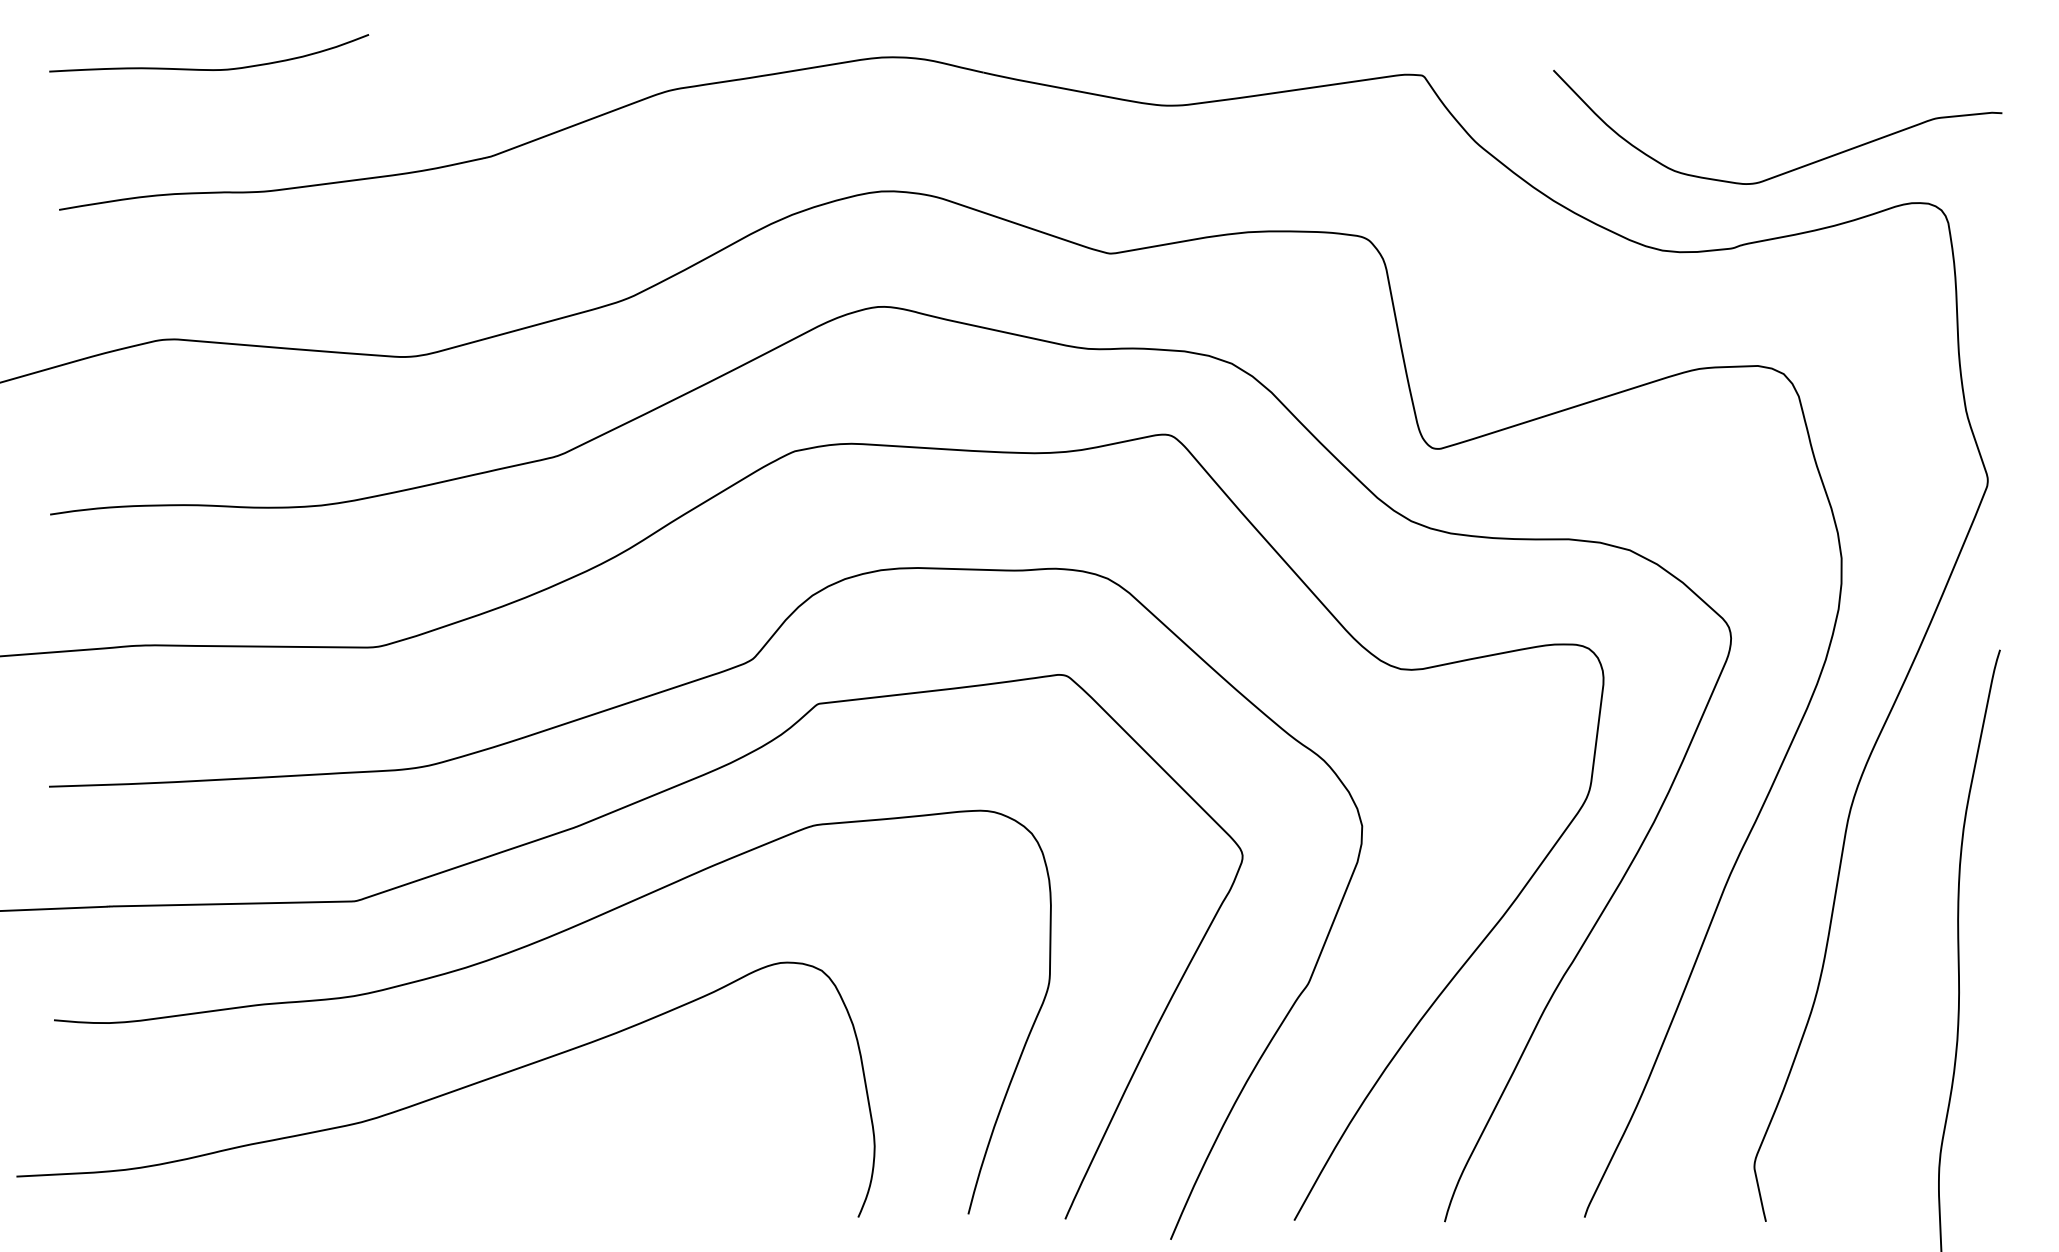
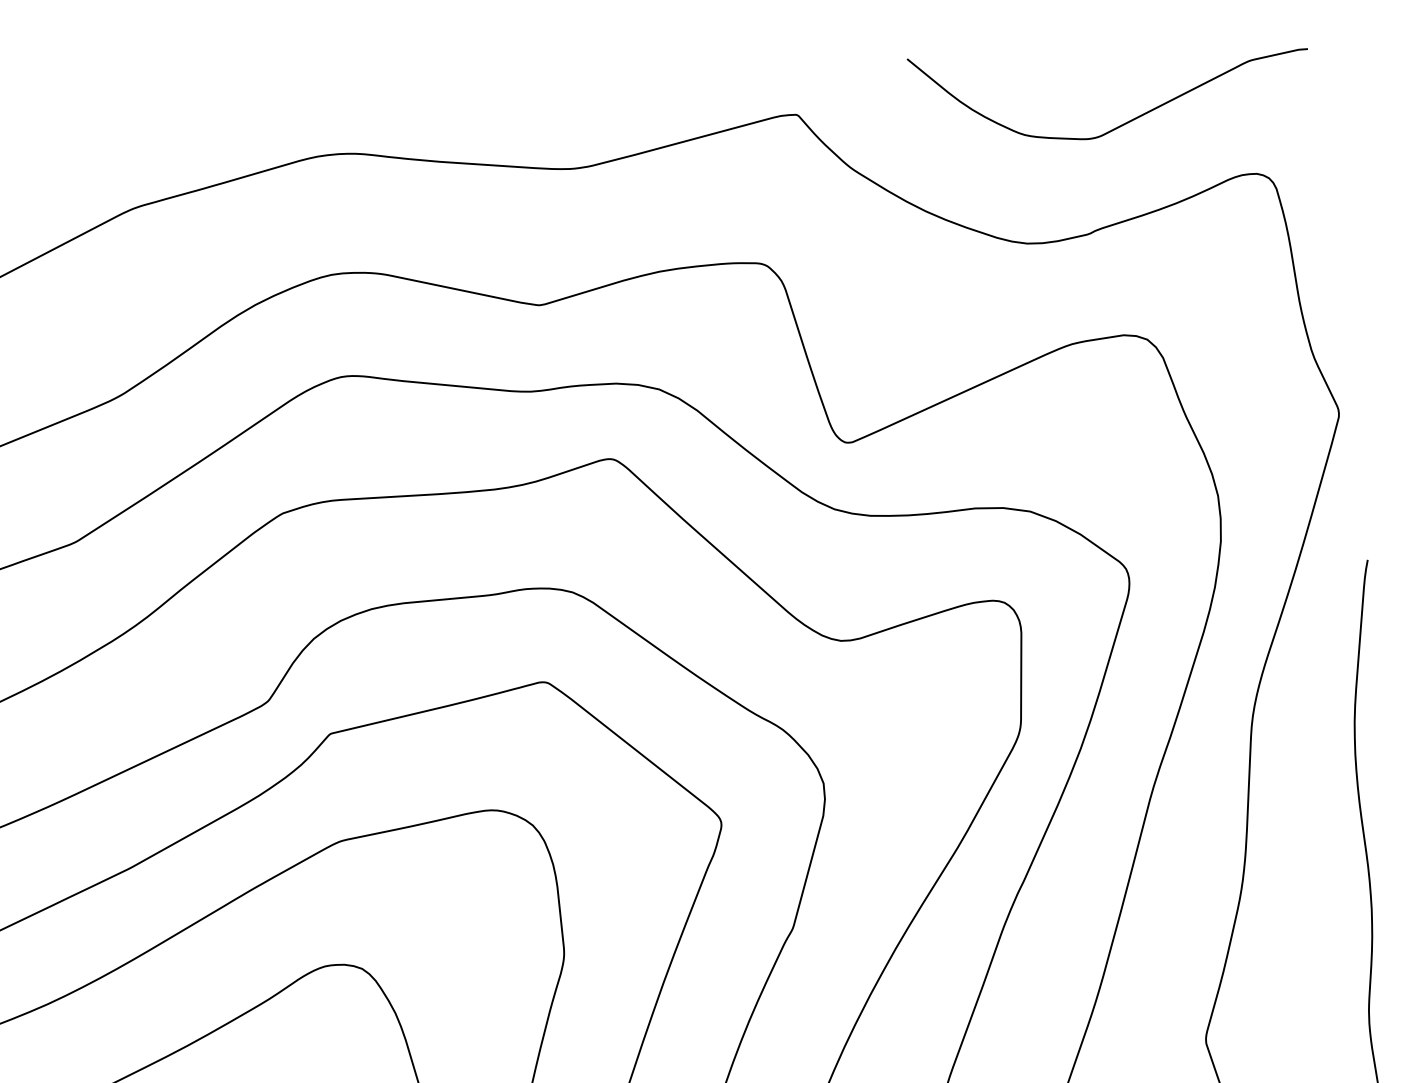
curve: (1791, 169) -> (1127, 121), moved

